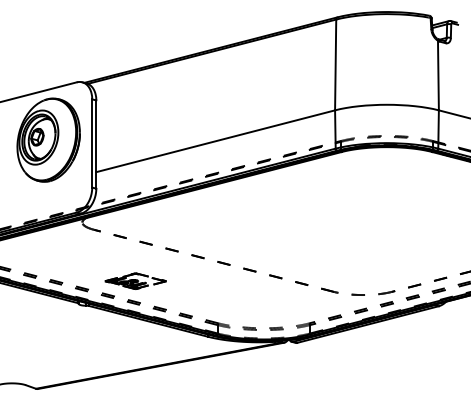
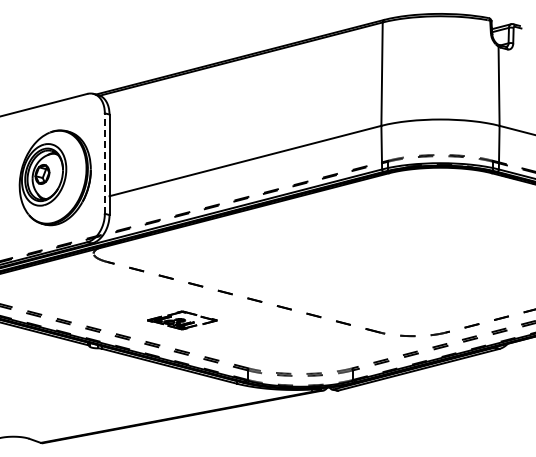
part: (48, 139) -> (54, 177), moved
line: (91, 143) -> (104, 163), solid -> dashed
part: (135, 281) -> (182, 320), moved

